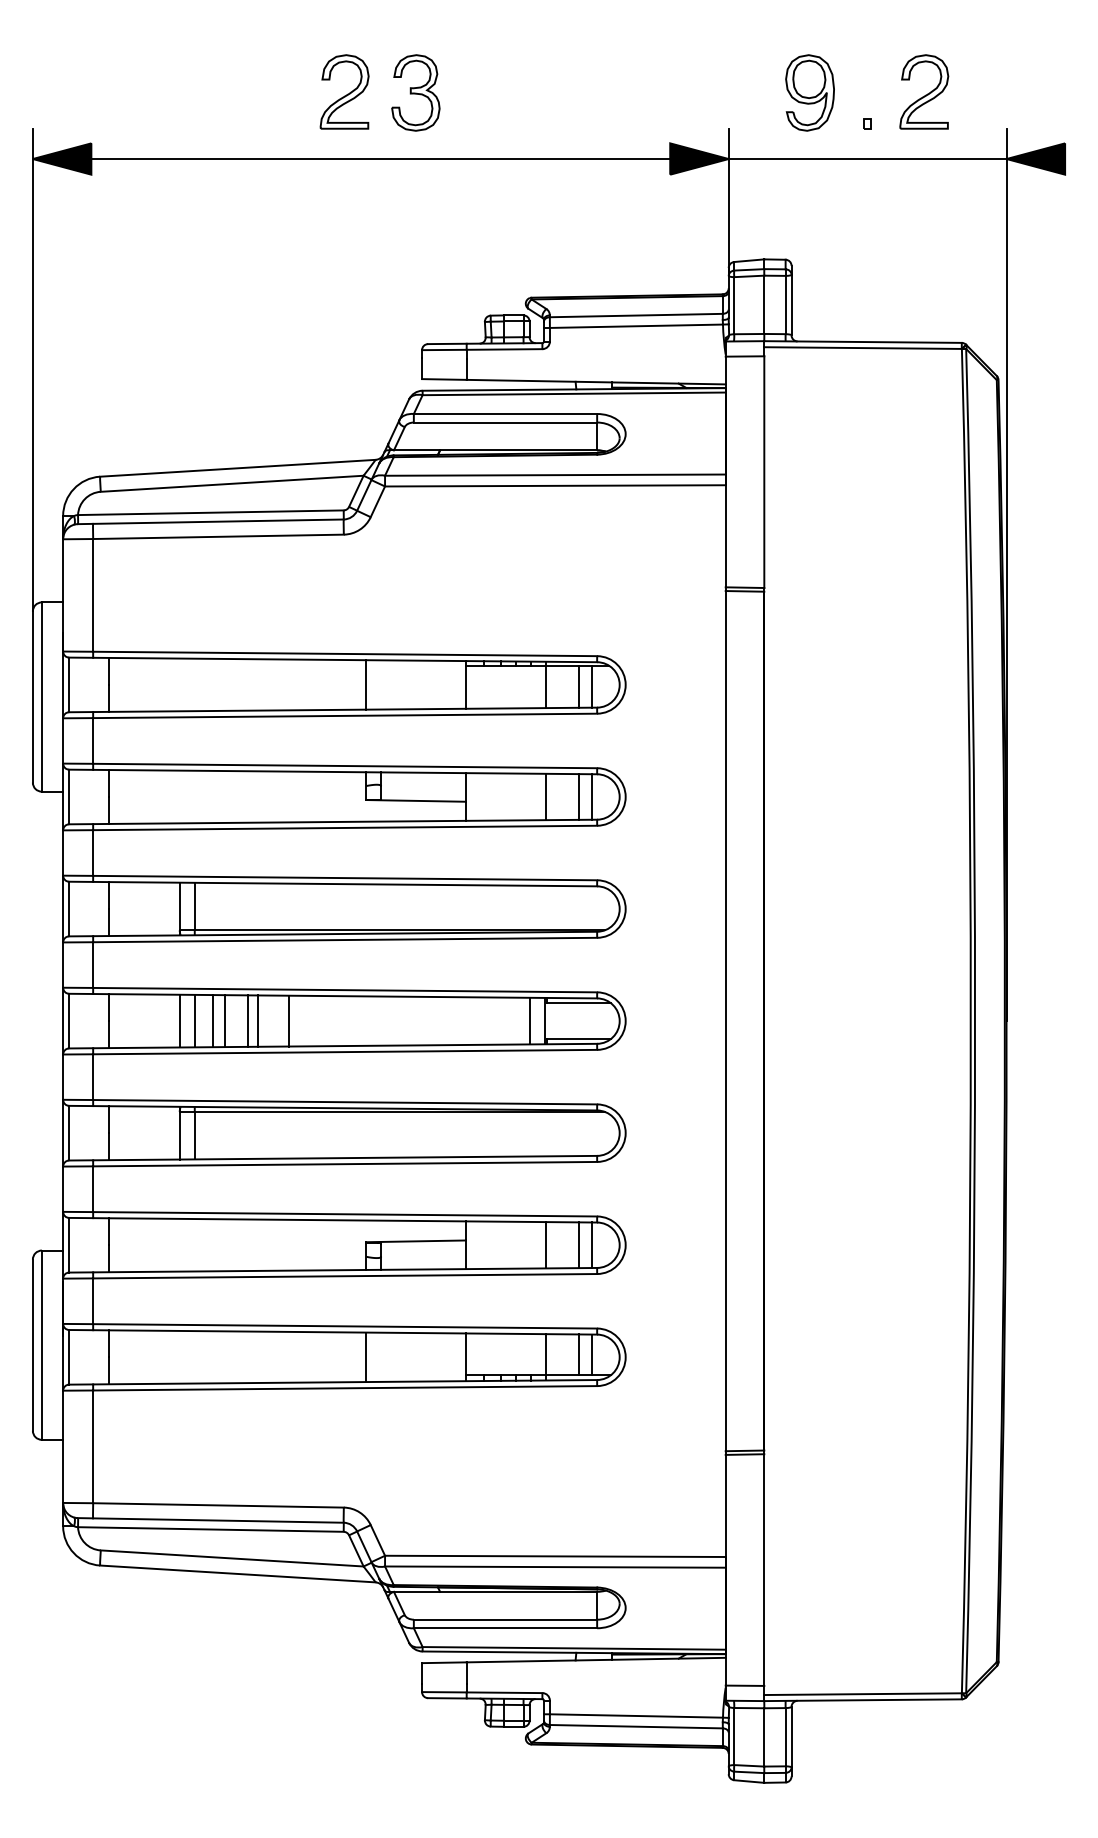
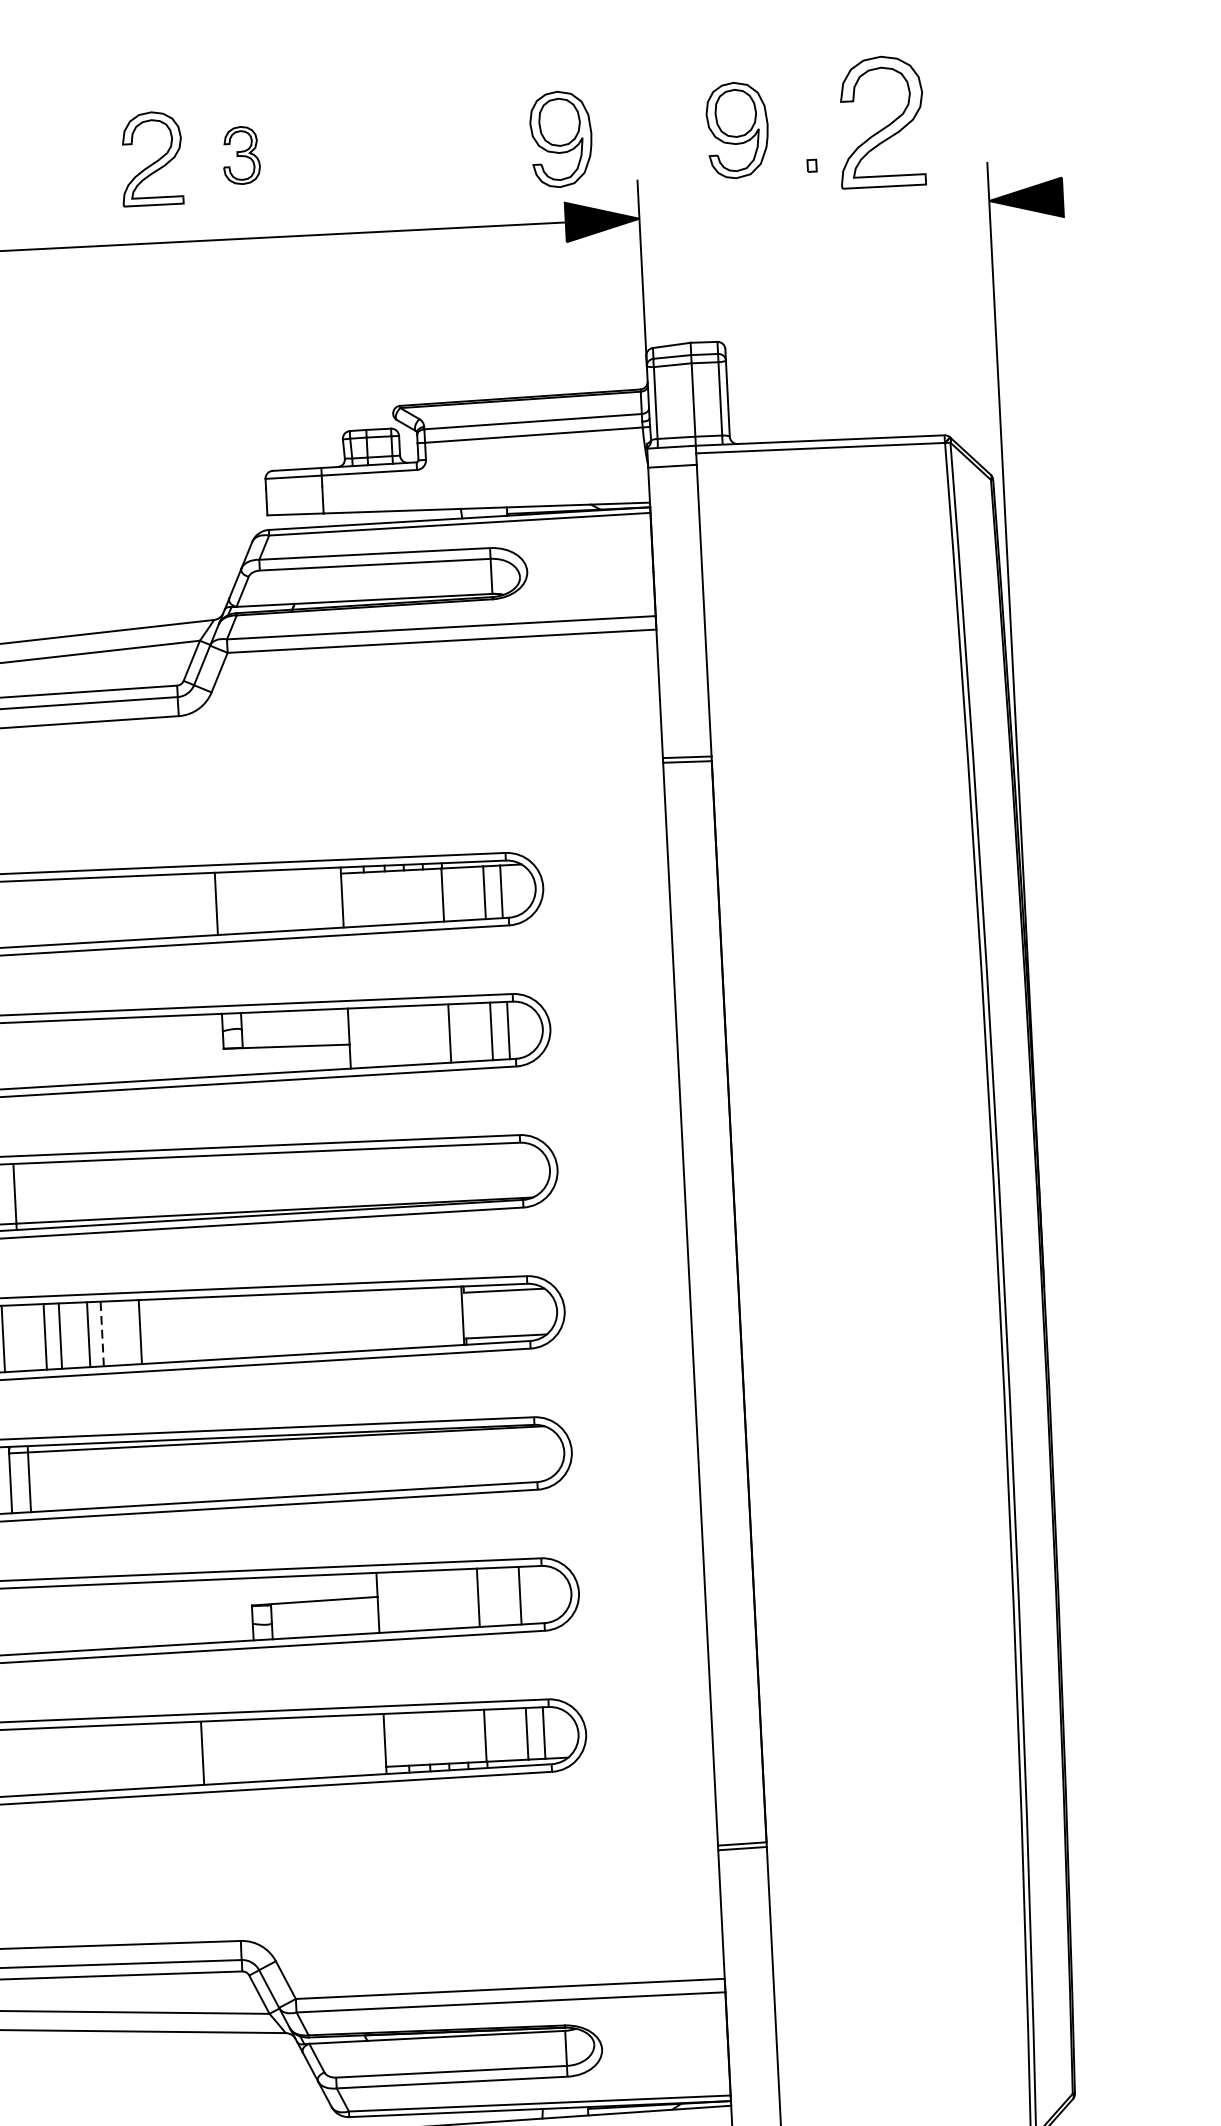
part: (924, 91) -> (881, 121), size x1.4
part: (415, 92) -> (240, 154), size x0.6
part: (669, 92) -> (560, 138), added
line: (867, 159) -> (814, 210), removed
line: (194, 1020) -> (21, 1337), removed
line: (529, 1020) -> (443, 1315), removed
line: (258, 1021) -> (102, 1334), solid -> dashed
line: (592, 1245) -> (537, 1595), removed
line: (366, 1357) -> (203, 1753), moved

